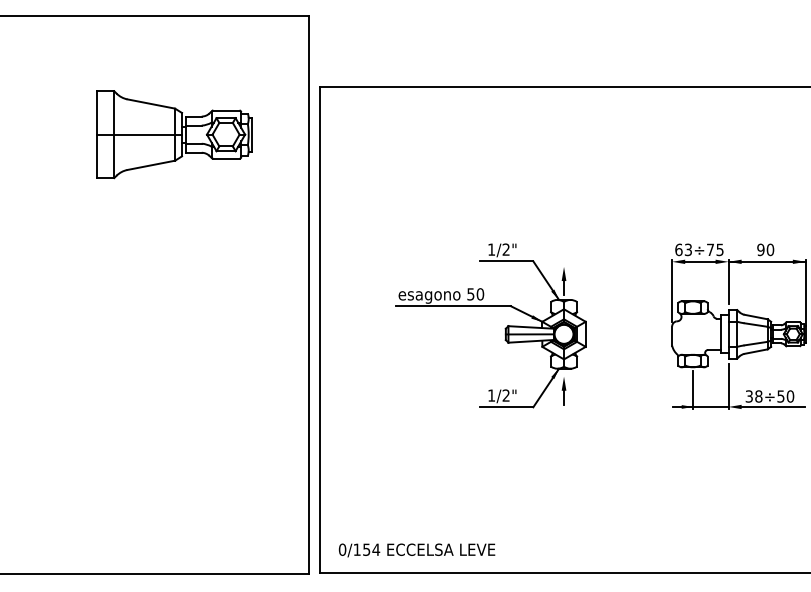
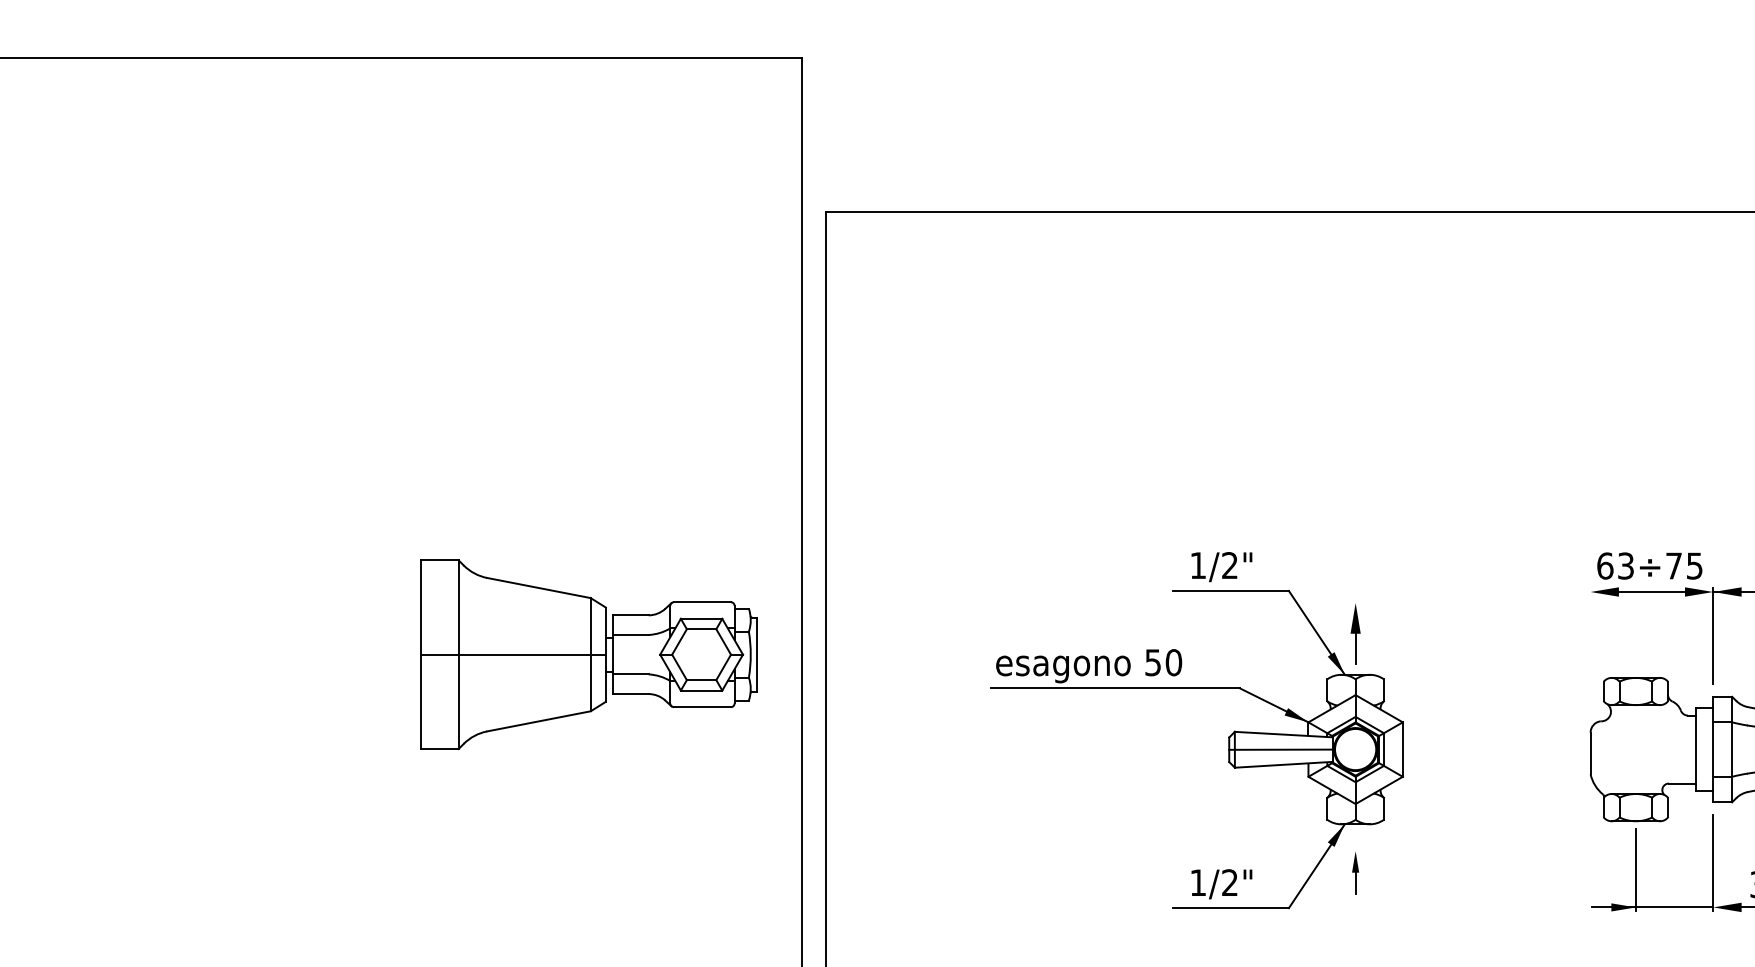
part: (174, 134) -> (589, 654), moved
line: (672, 291) -> (1591, 656), removed
part: (563, 391) -> (1354, 873), size x0.7

